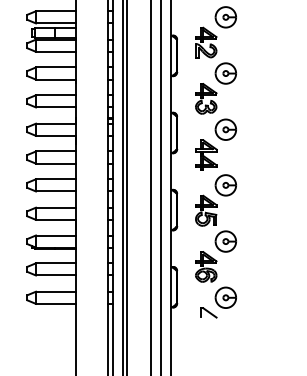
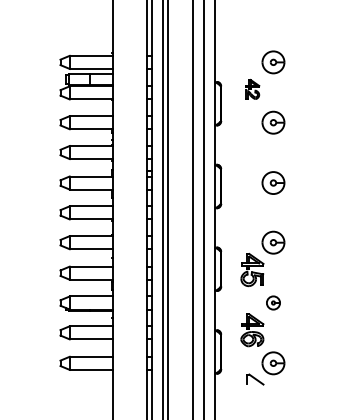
part: (206, 42) -> (252, 89), size x0.6
part: (206, 98) -> (252, 149), removed
part: (206, 154) -> (252, 209), removed
part: (225, 241) -> (273, 302), size x0.6

